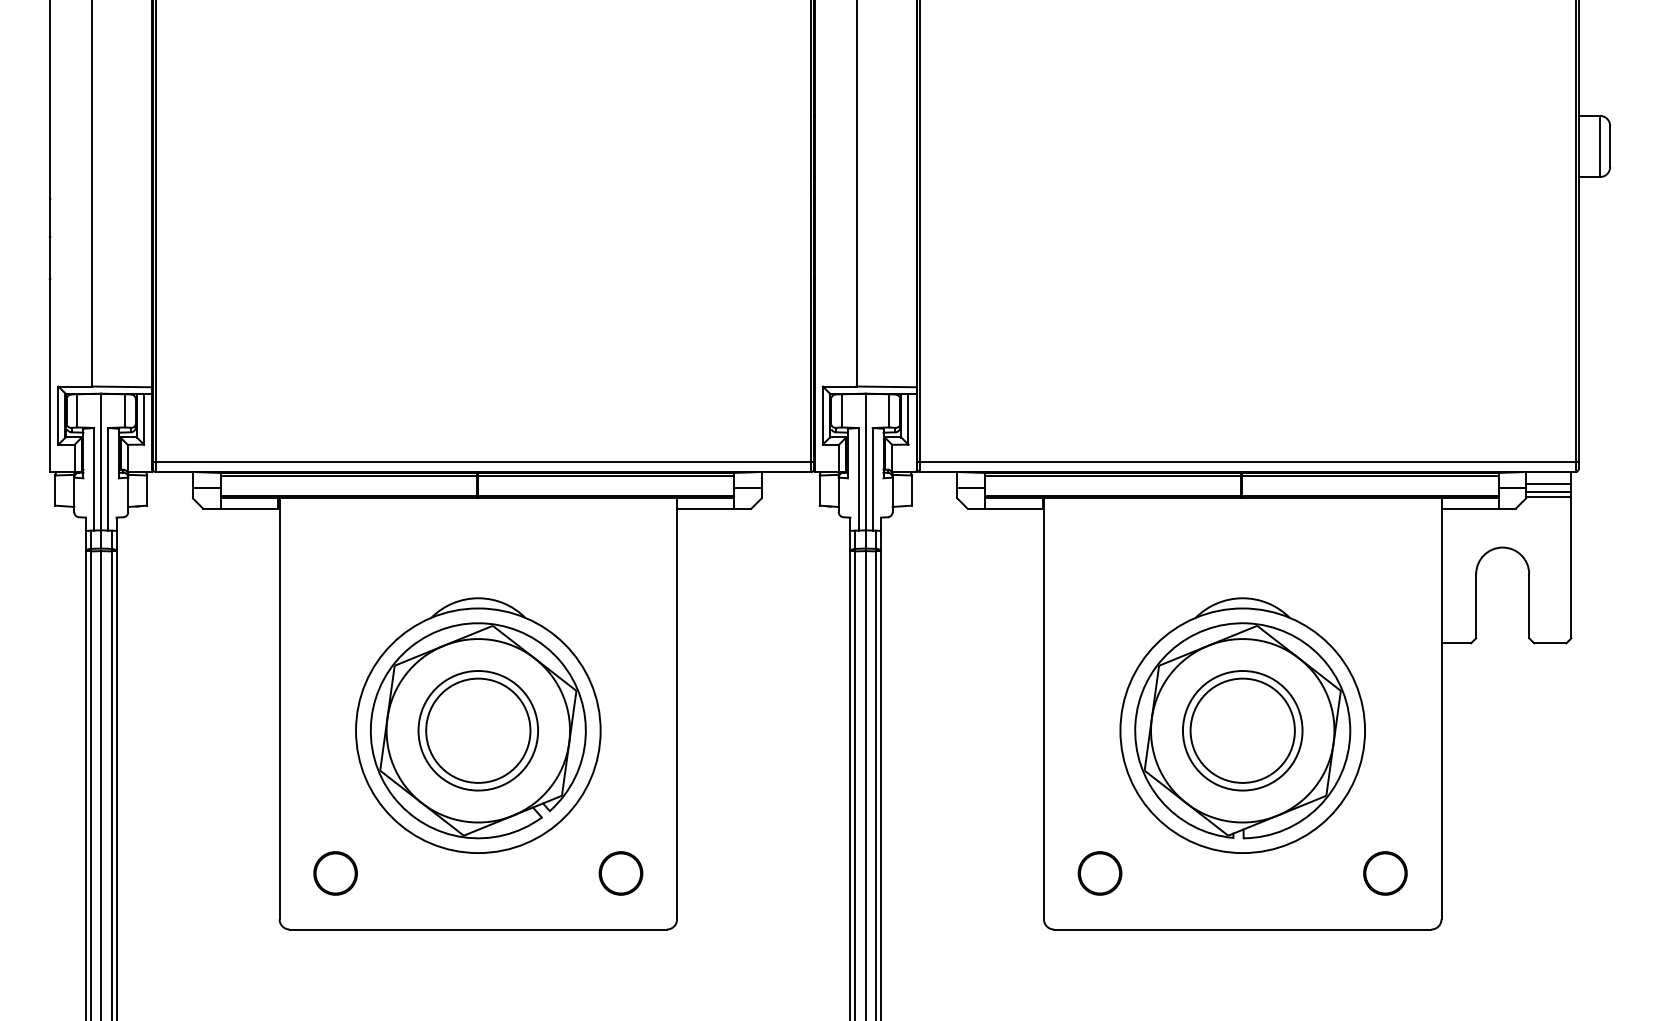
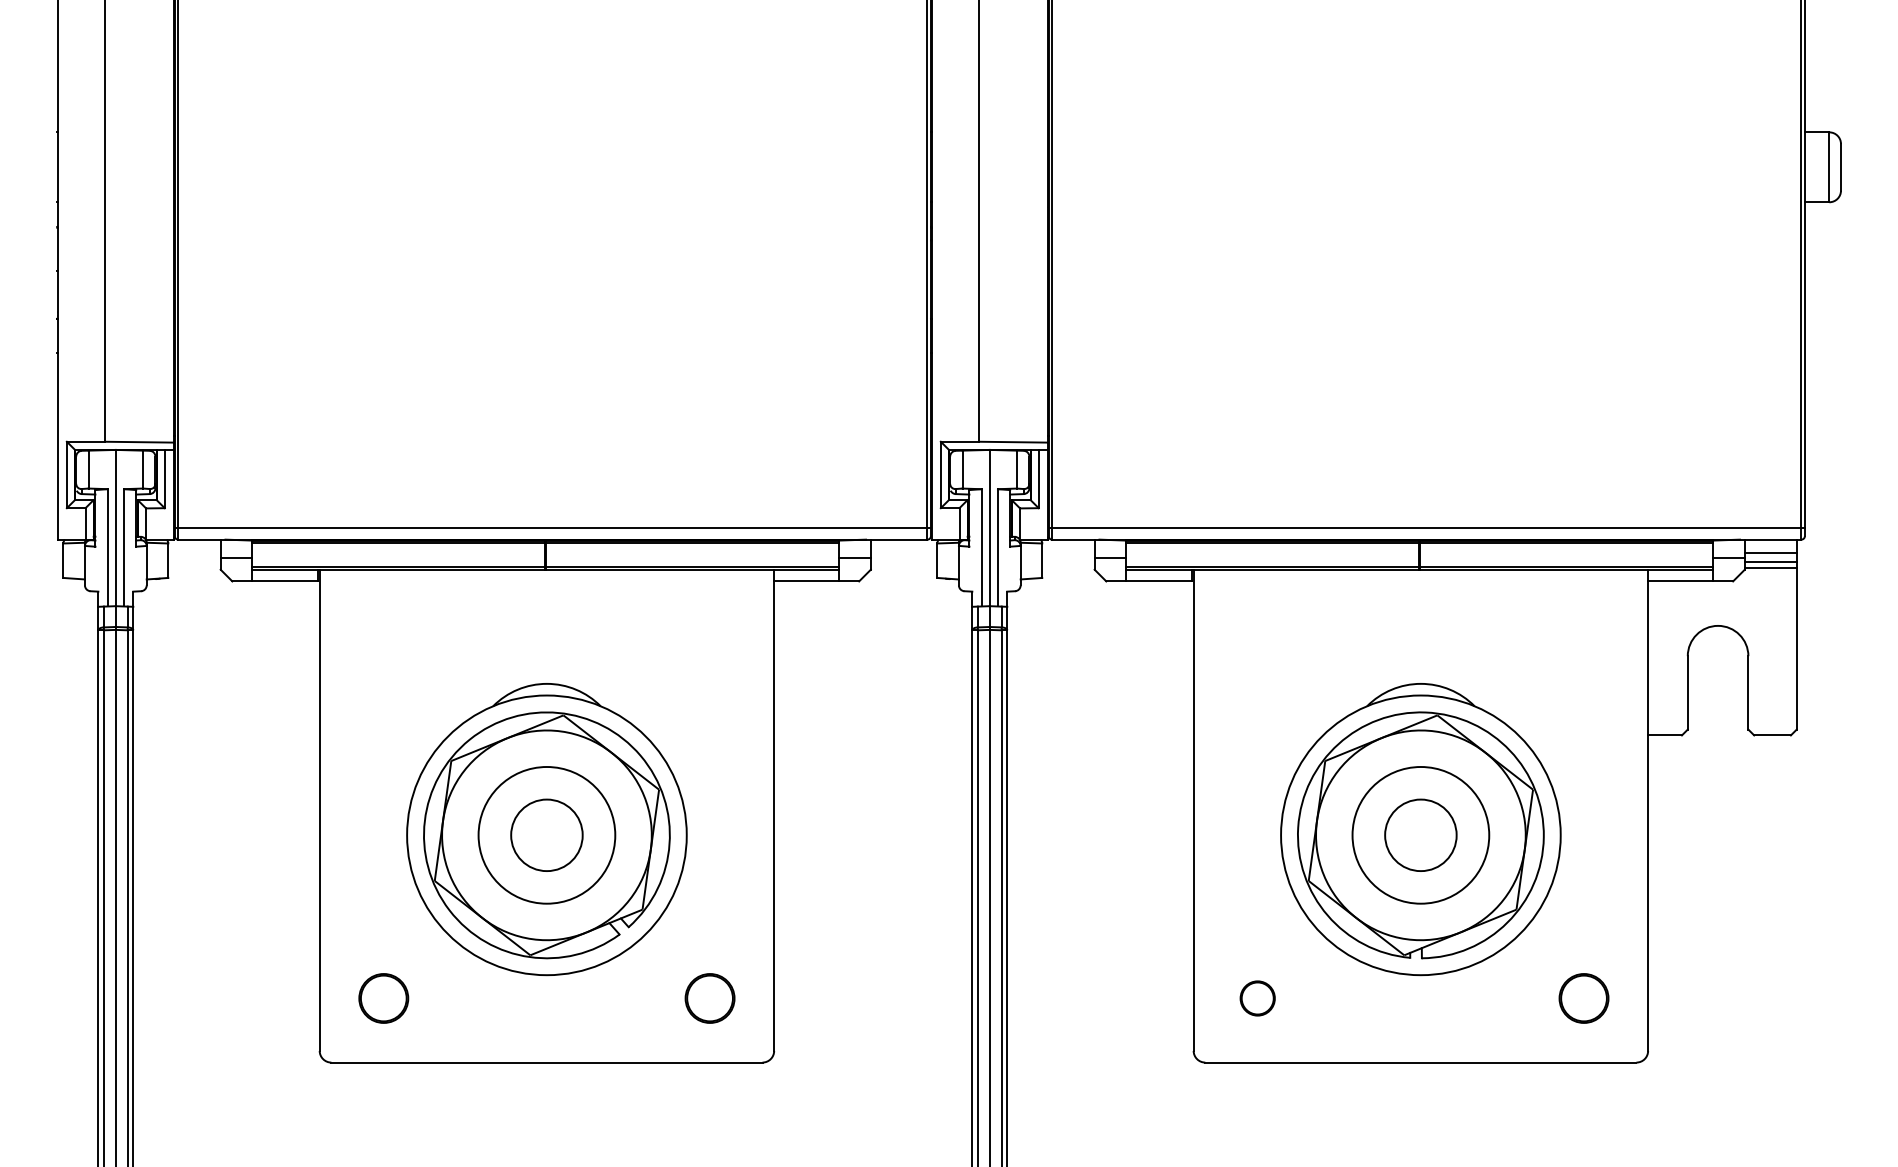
circle: (478, 730) -> (547, 835), size x0.6
circle: (1242, 730) -> (1420, 835), size x0.6
part: (1099, 873) -> (1257, 998), size x0.7

